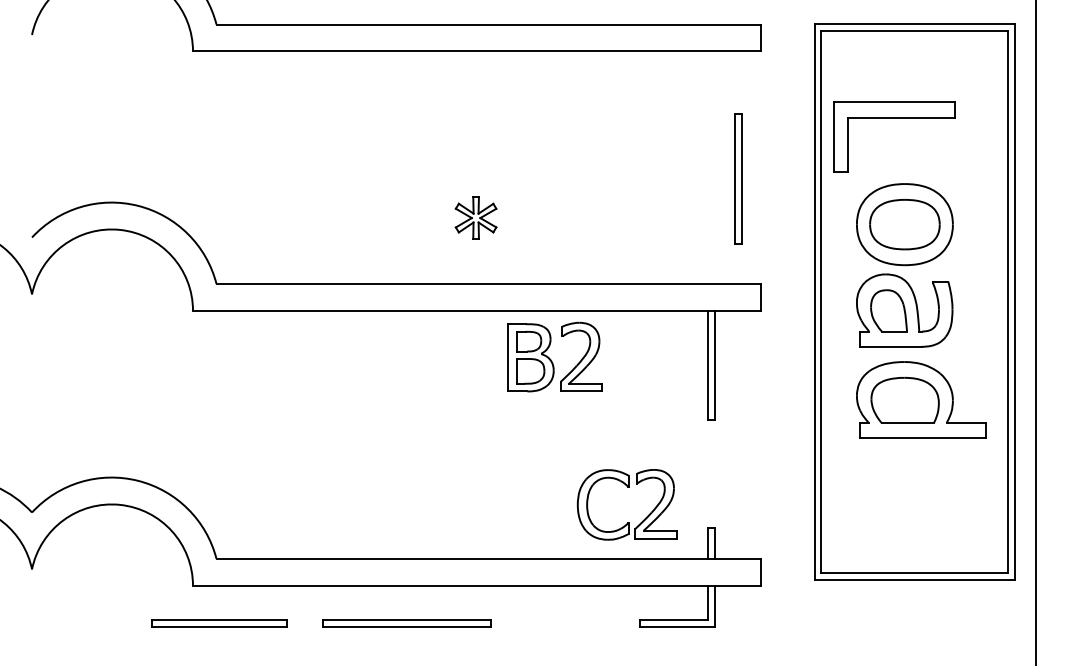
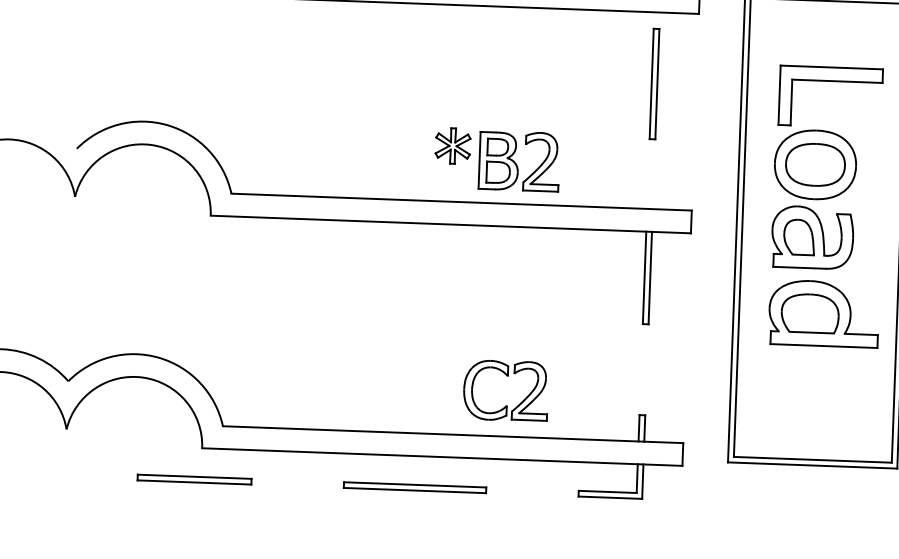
part: (894, 118) -> (831, 81), moved
part: (738, 178) -> (654, 83), moved
part: (554, 356) -> (518, 160), moved
part: (627, 487) -> (506, 376), moved
part: (219, 623) -> (194, 479), moved
part: (406, 623) -> (414, 487), moved

